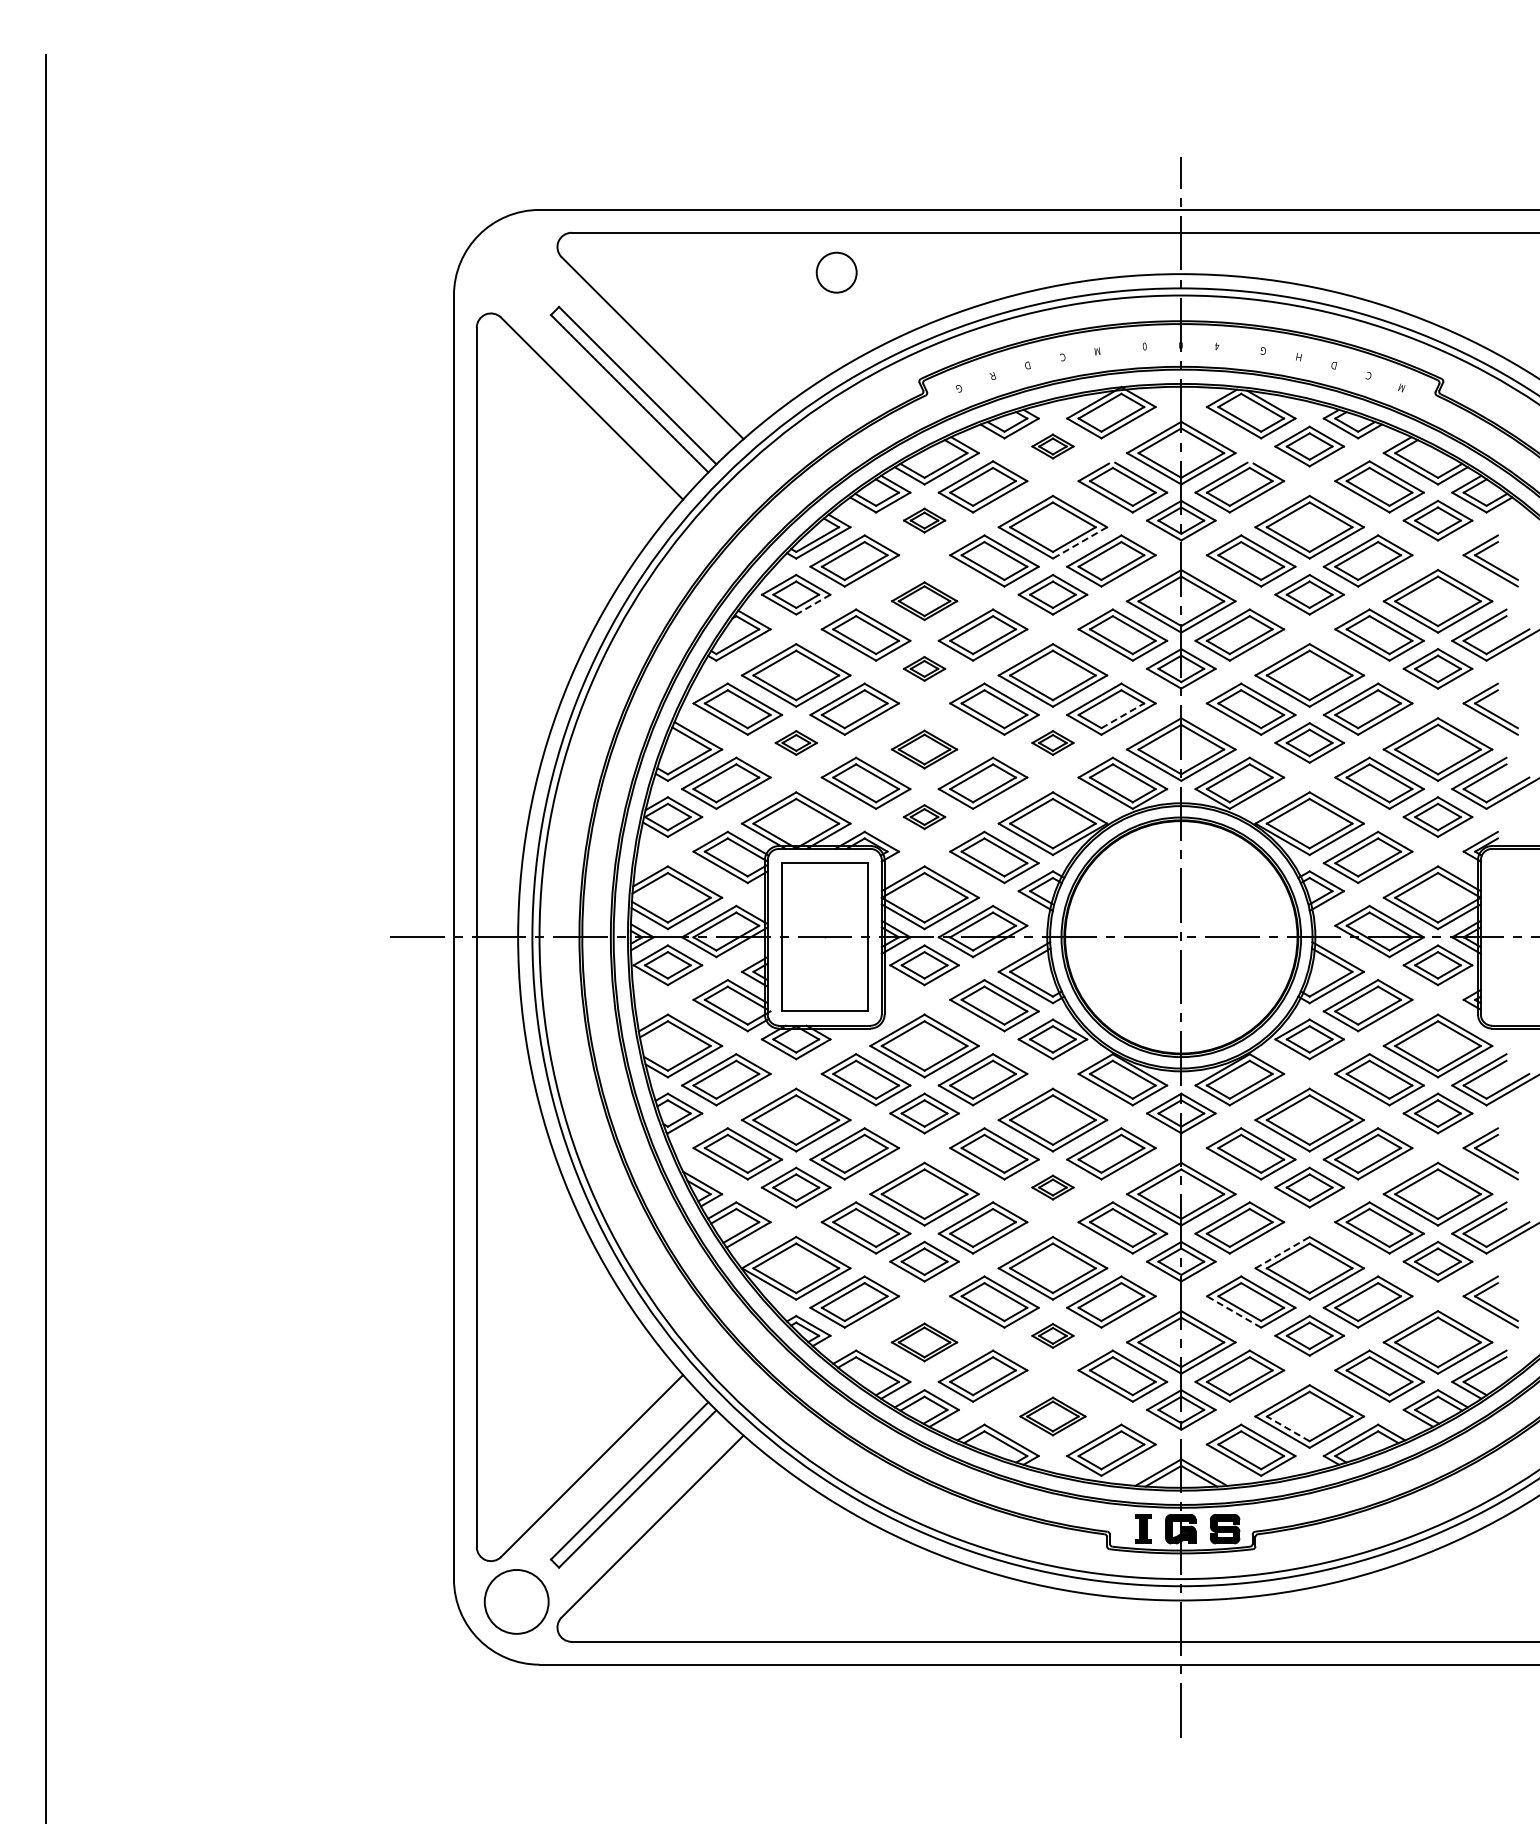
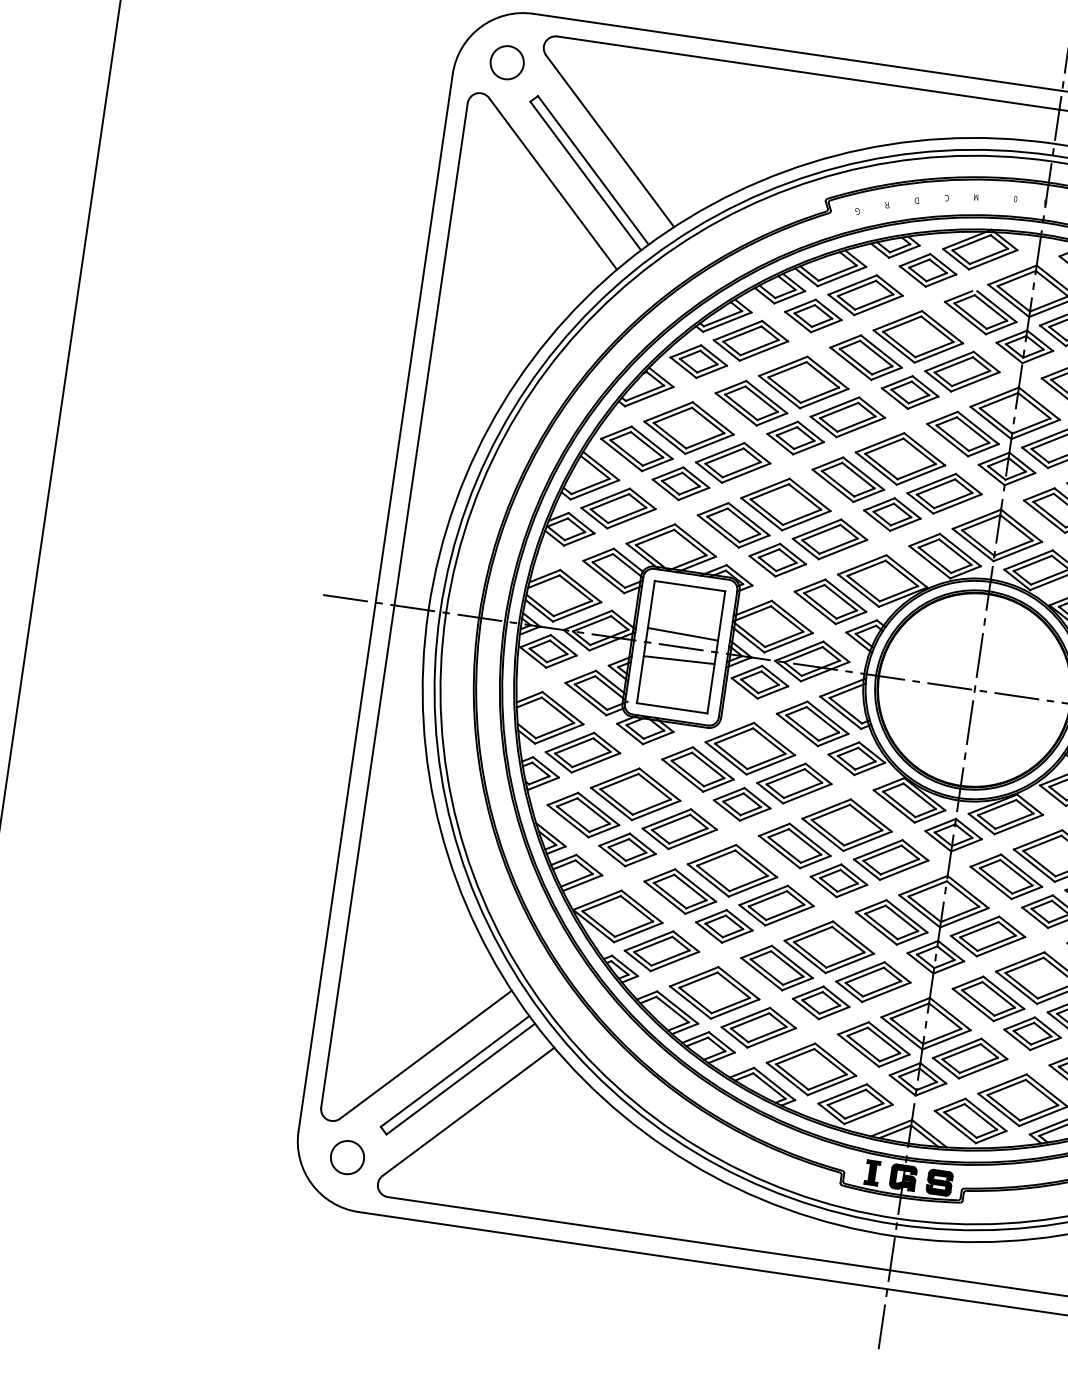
circle: (836, 272) -> (507, 62), moved
part: (1052, 446) -> (927, 270), size x1.67
part: (924, 520) -> (813, 315), size x1.67
line: (1079, 543) -> (938, 353), dashed -> solid
part: (924, 600) -> (803, 381), size x1.67
line: (813, 604) -> (711, 371), dashed -> solid
part: (924, 668) -> (795, 437), size x1.67
line: (1122, 715) -> (952, 500), dashed -> solid
part: (796, 742) -> (681, 483), size x1.67
part: (1052, 742) -> (892, 514), size x1.67
part: (924, 749) -> (785, 504), size x1.67
part: (924, 816) -> (777, 559), size x1.67
line: (824, 921) -> (682, 634), added
line: (824, 952) -> (679, 659), added
part: (1052, 1187) -> (838, 880), size x1.67
line: (1283, 1252) -> (1021, 961), dashed -> solid
line: (1233, 1311) -> (972, 1004), dashed -> solid
part: (1052, 1335) -> (820, 1002), size x1.67
part: (924, 1342) -> (714, 992), size x1.67
part: (1052, 1416) -> (811, 1069), size x1.67
line: (1288, 1428) -> (1004, 1107), dashed -> solid
circle: (516, 1601) -> (347, 1157), size x0.62

